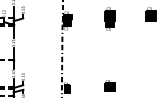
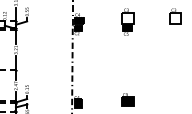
hatch: (109, 15) -> (127, 18), removed
hatch: (150, 15) -> (174, 18), removed

